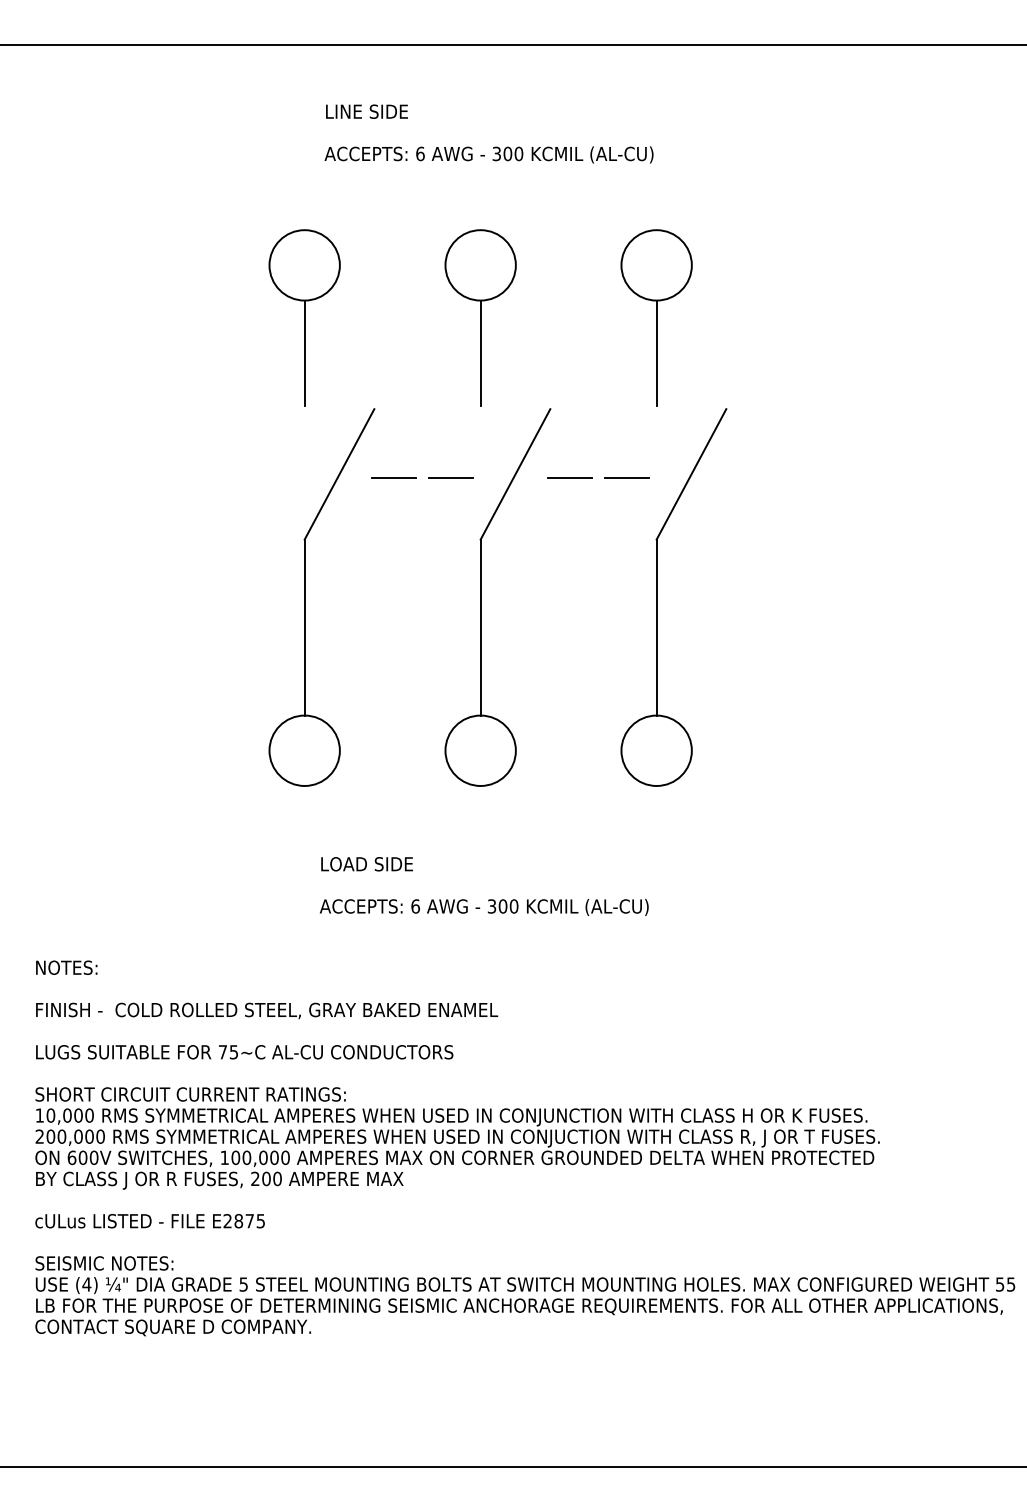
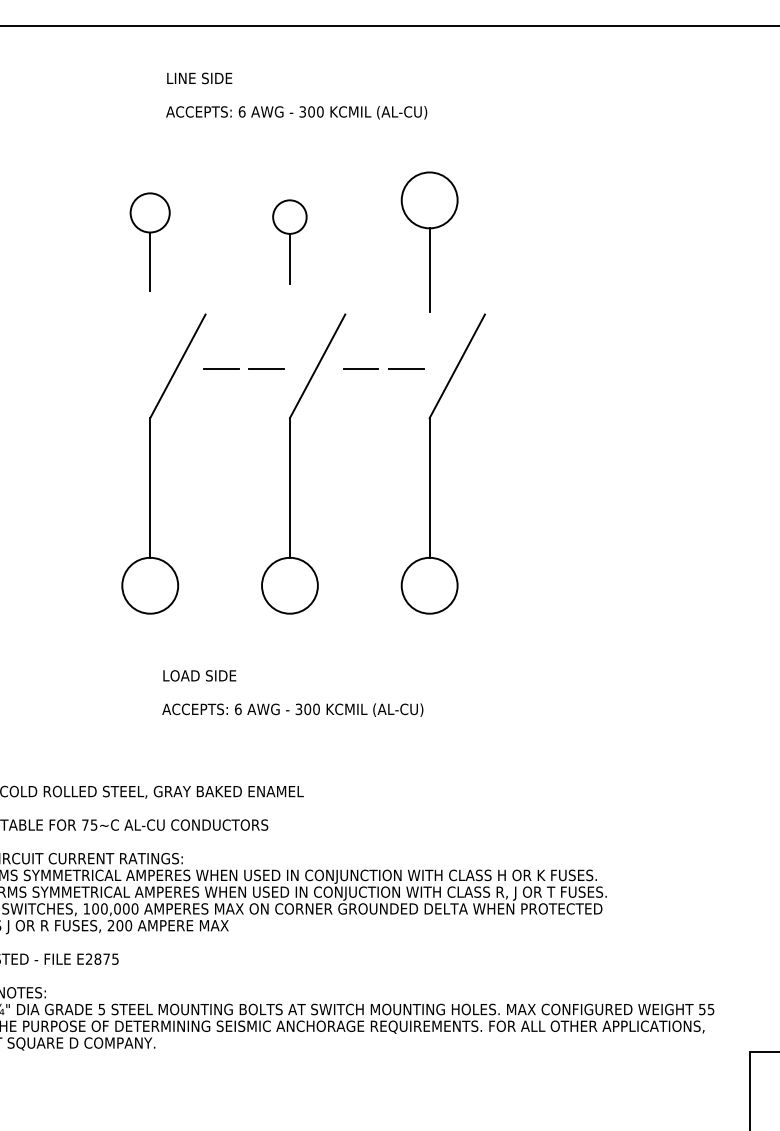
part: (304, 317) -> (150, 241), size x0.7
part: (480, 317) -> (289, 241), size x0.6

